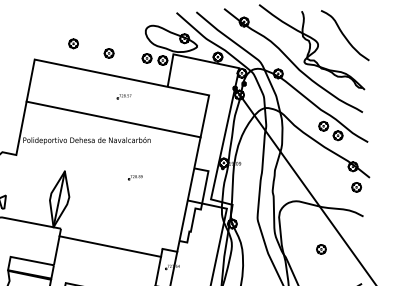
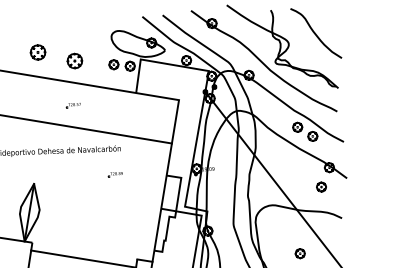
part: (73, 43) -> (37, 52), size x1.6
part: (108, 53) -> (74, 61), size x1.6
part: (123, 96) -> (72, 105), moved
part: (135, 177) -> (115, 174), moved
part: (356, 187) -> (321, 187), moved

